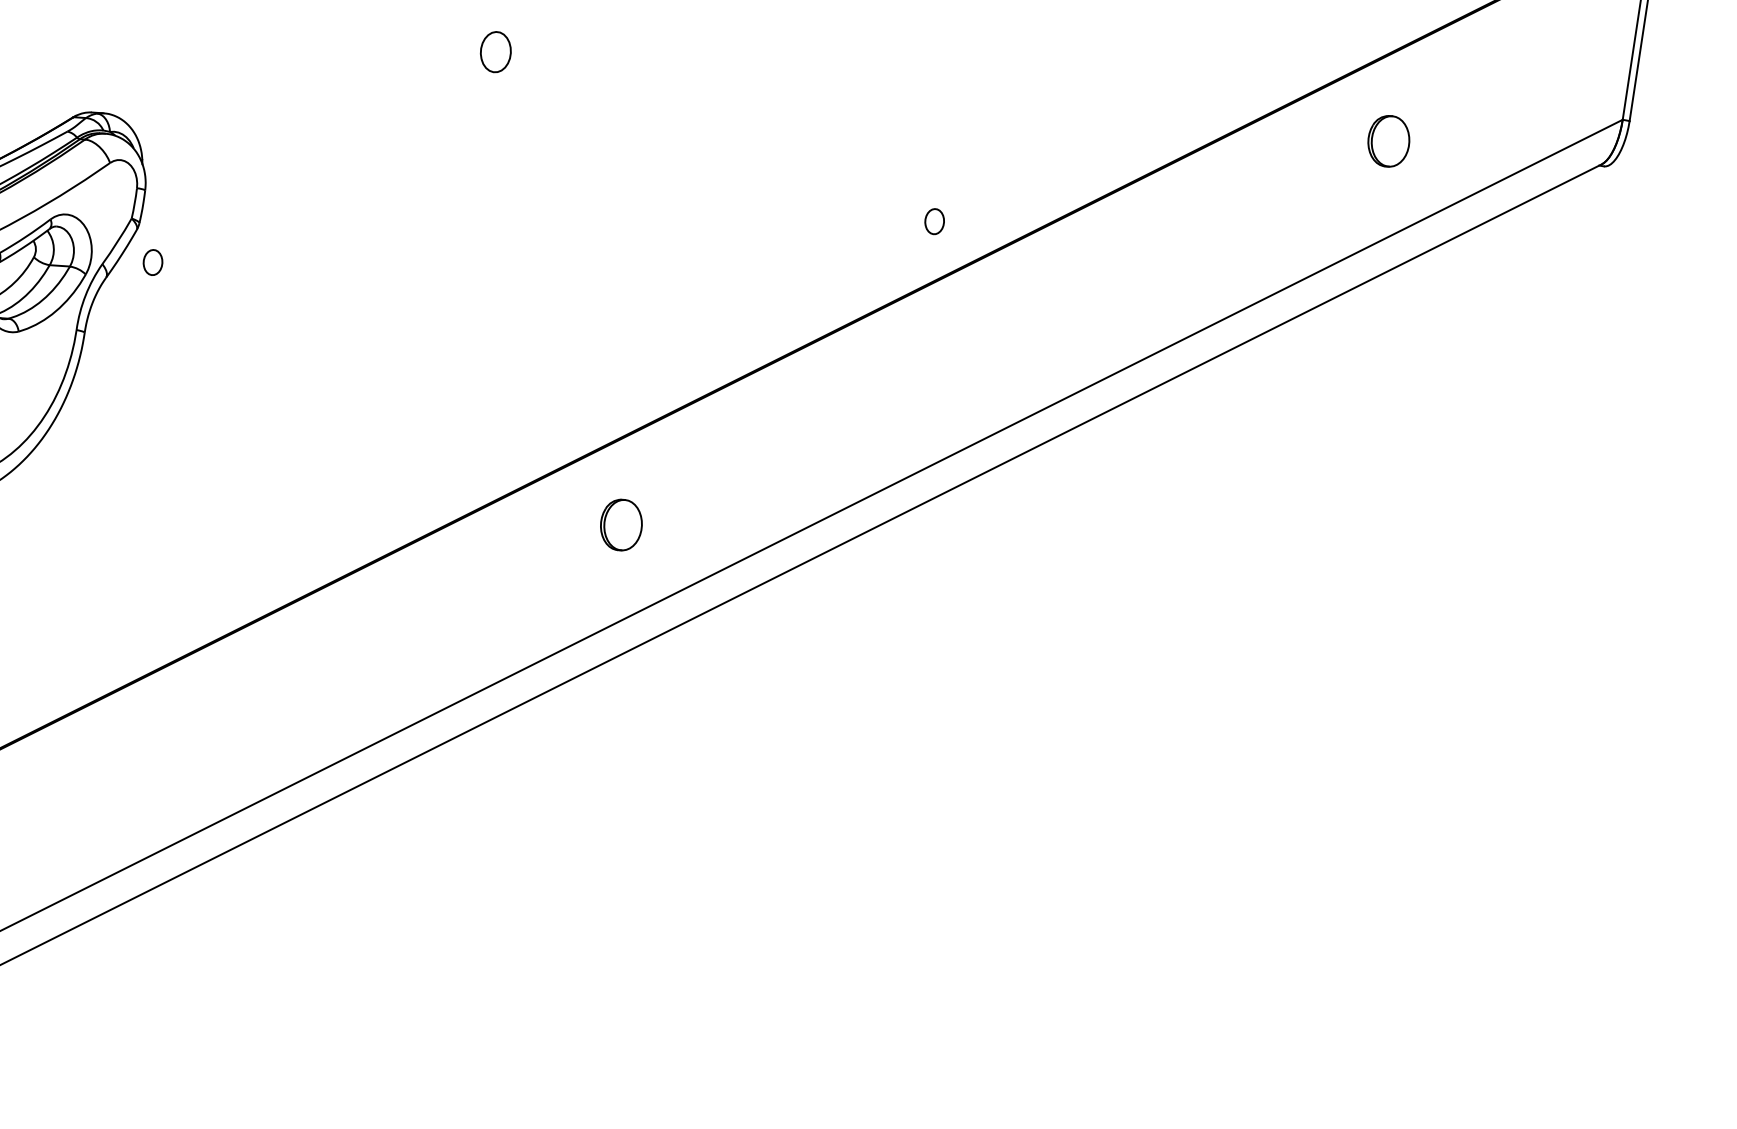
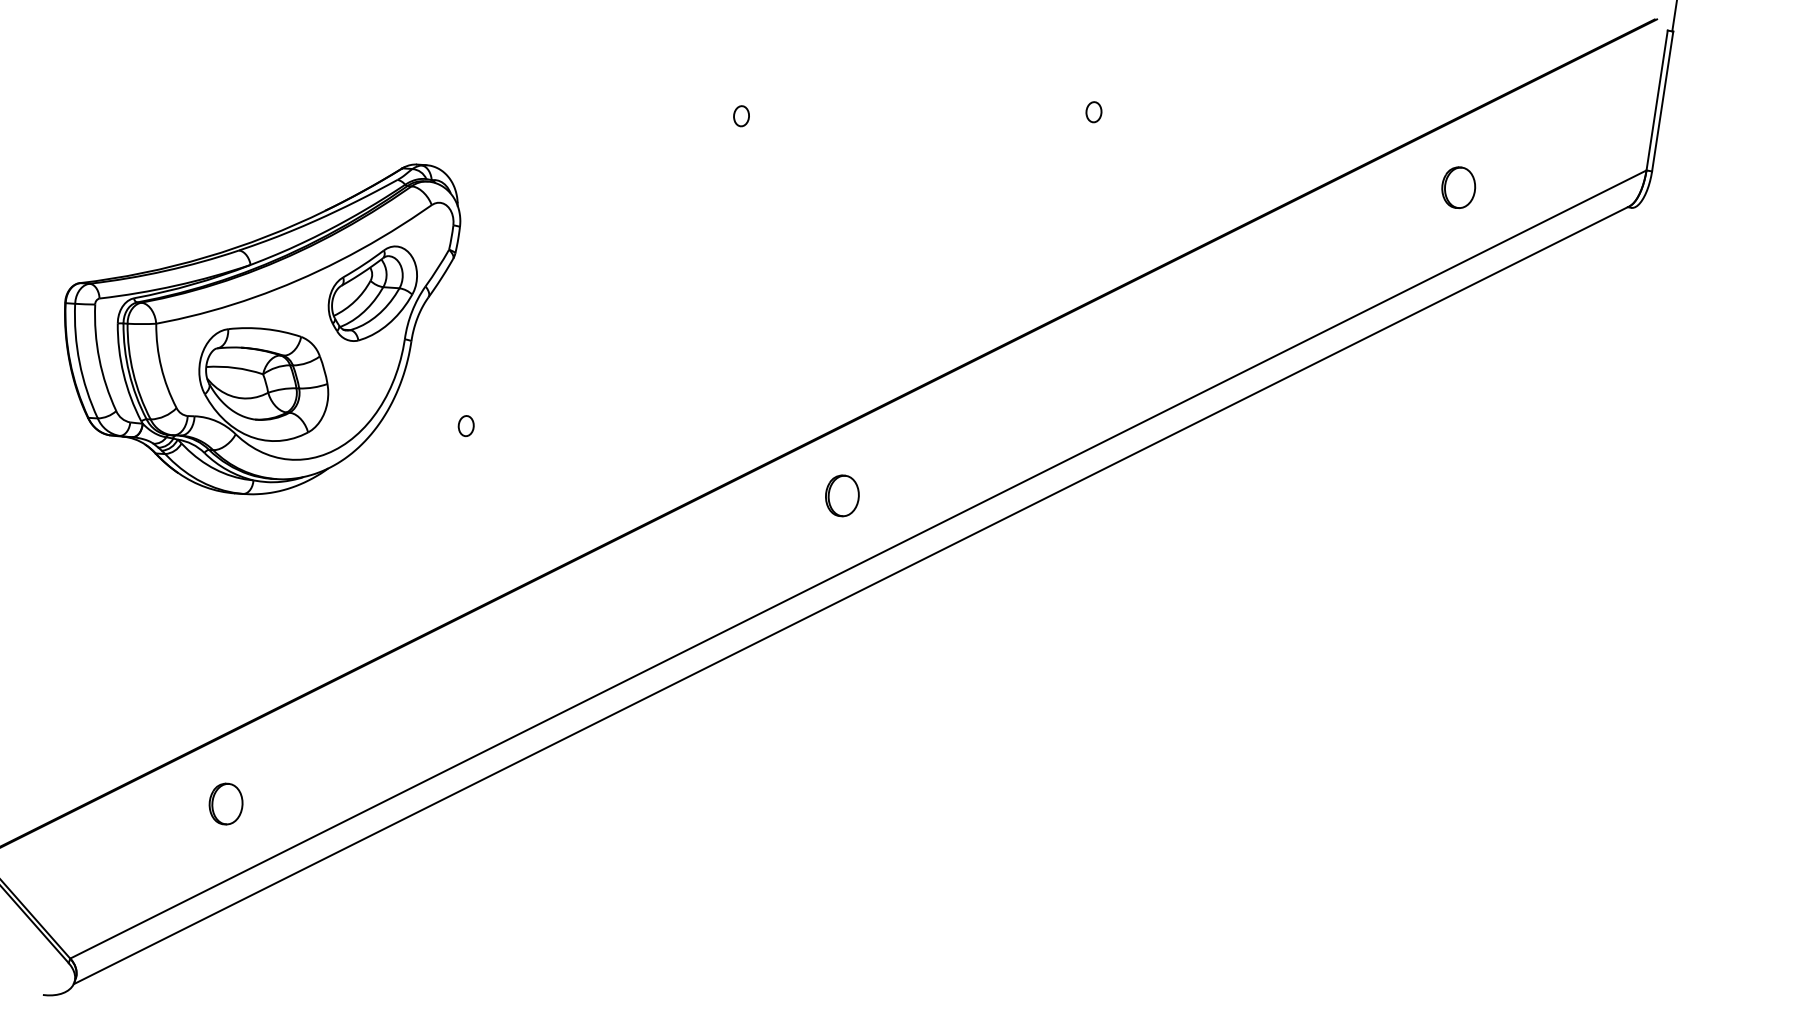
part: (495, 52) -> (741, 116), size x0.62
part: (934, 221) -> (1093, 112), moved
part: (152, 263) -> (465, 426), moved

